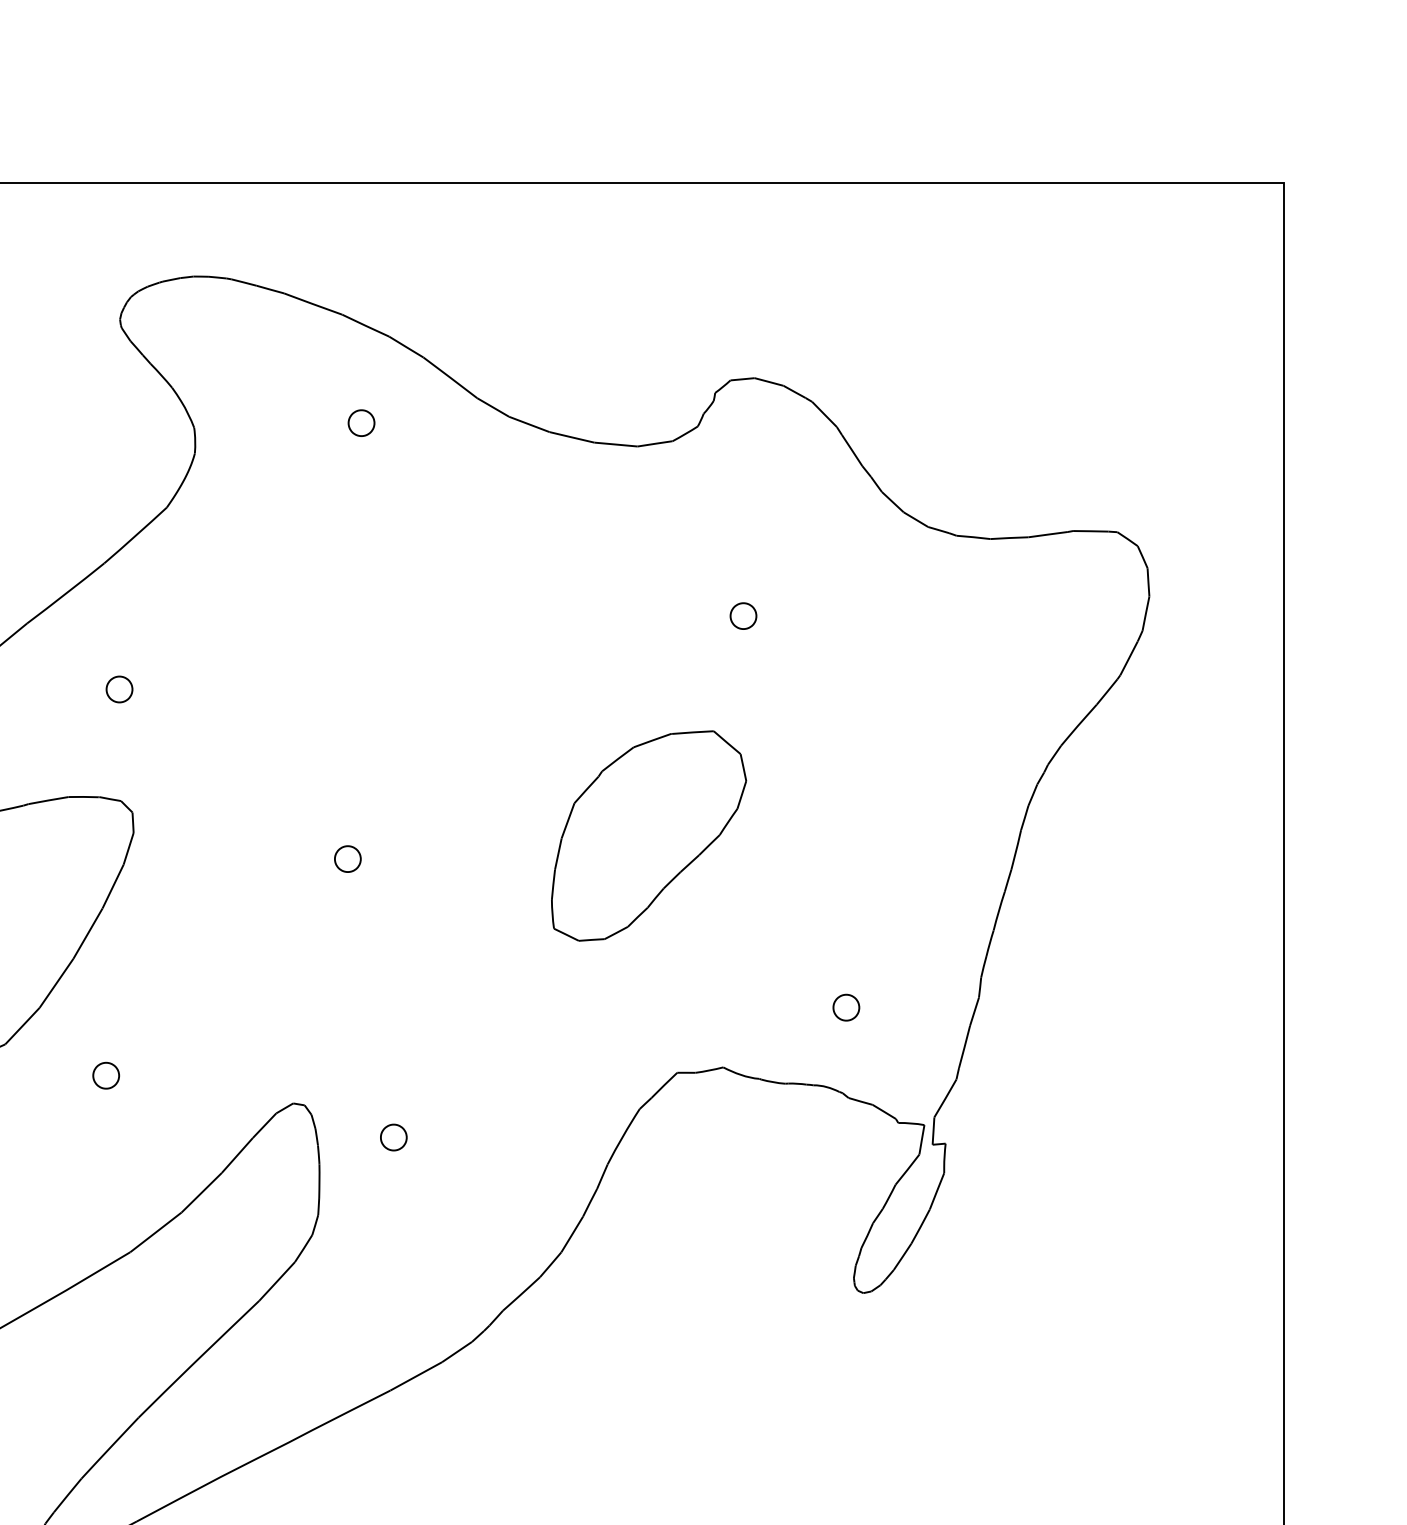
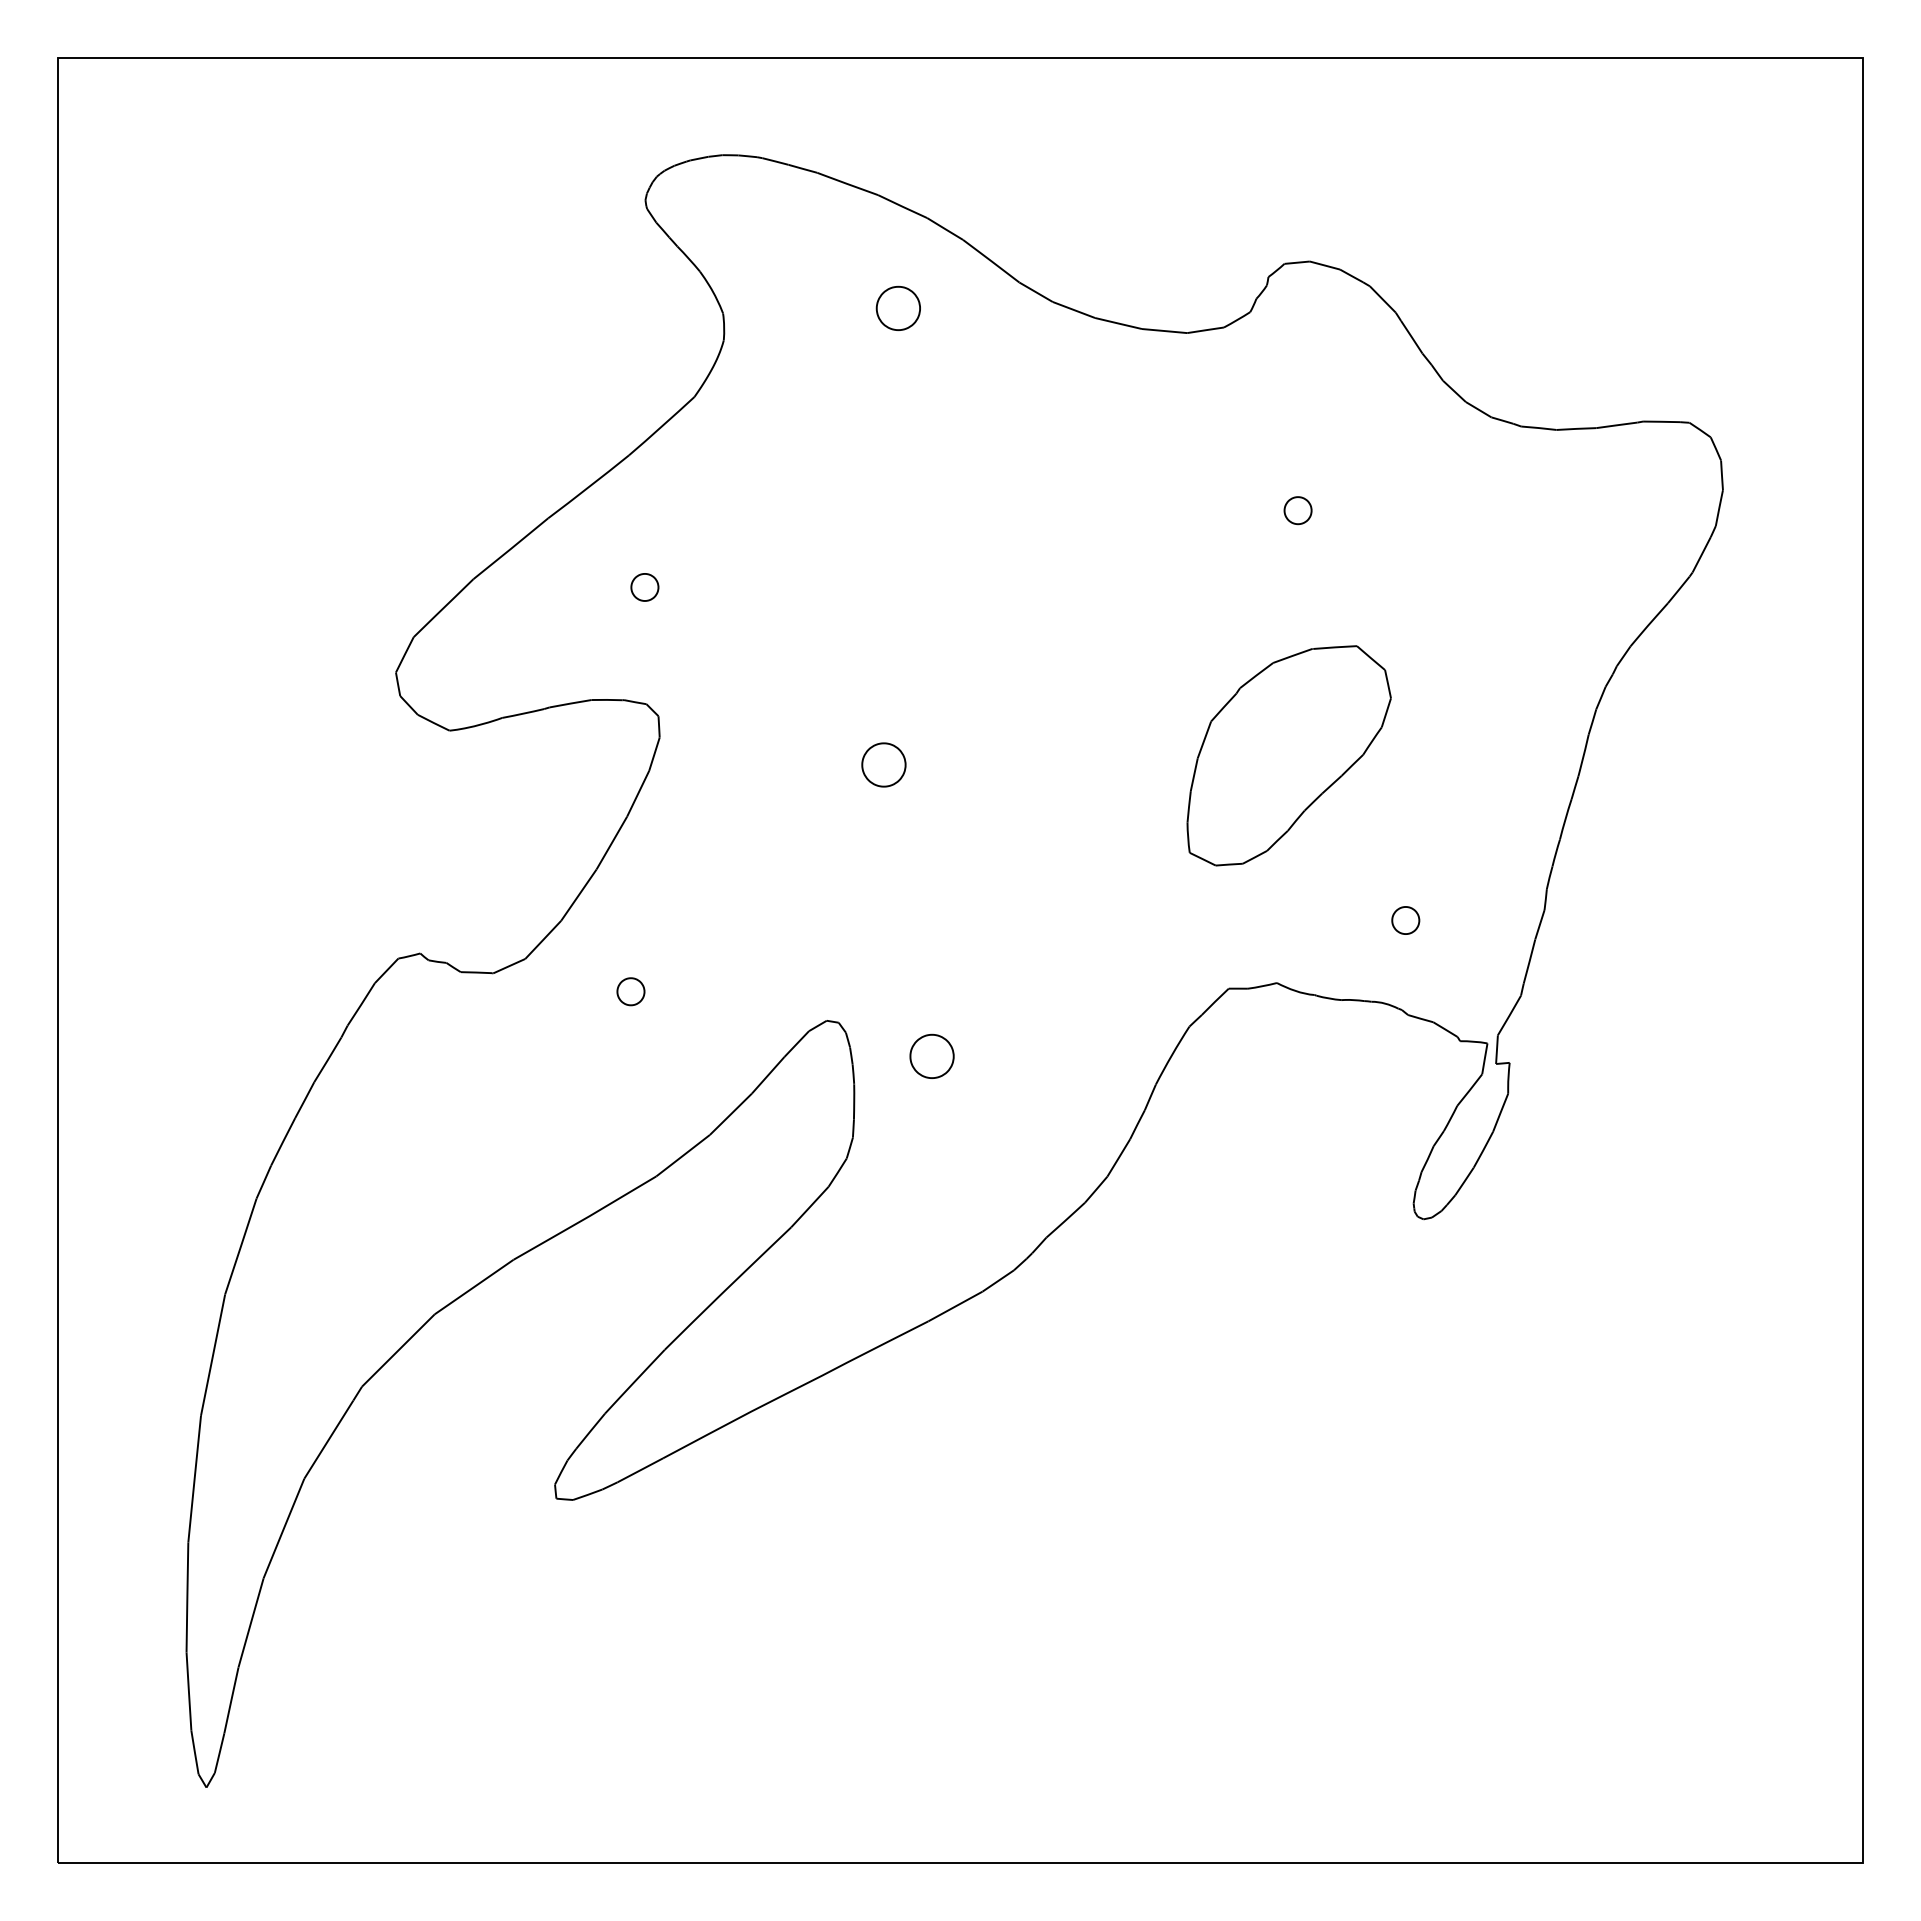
part: (360, 423) -> (897, 308), size x1.6
part: (648, 835) -> (1288, 755), moved
part: (347, 858) -> (883, 764), size x1.6
part: (393, 1137) -> (931, 1056), size x1.6

